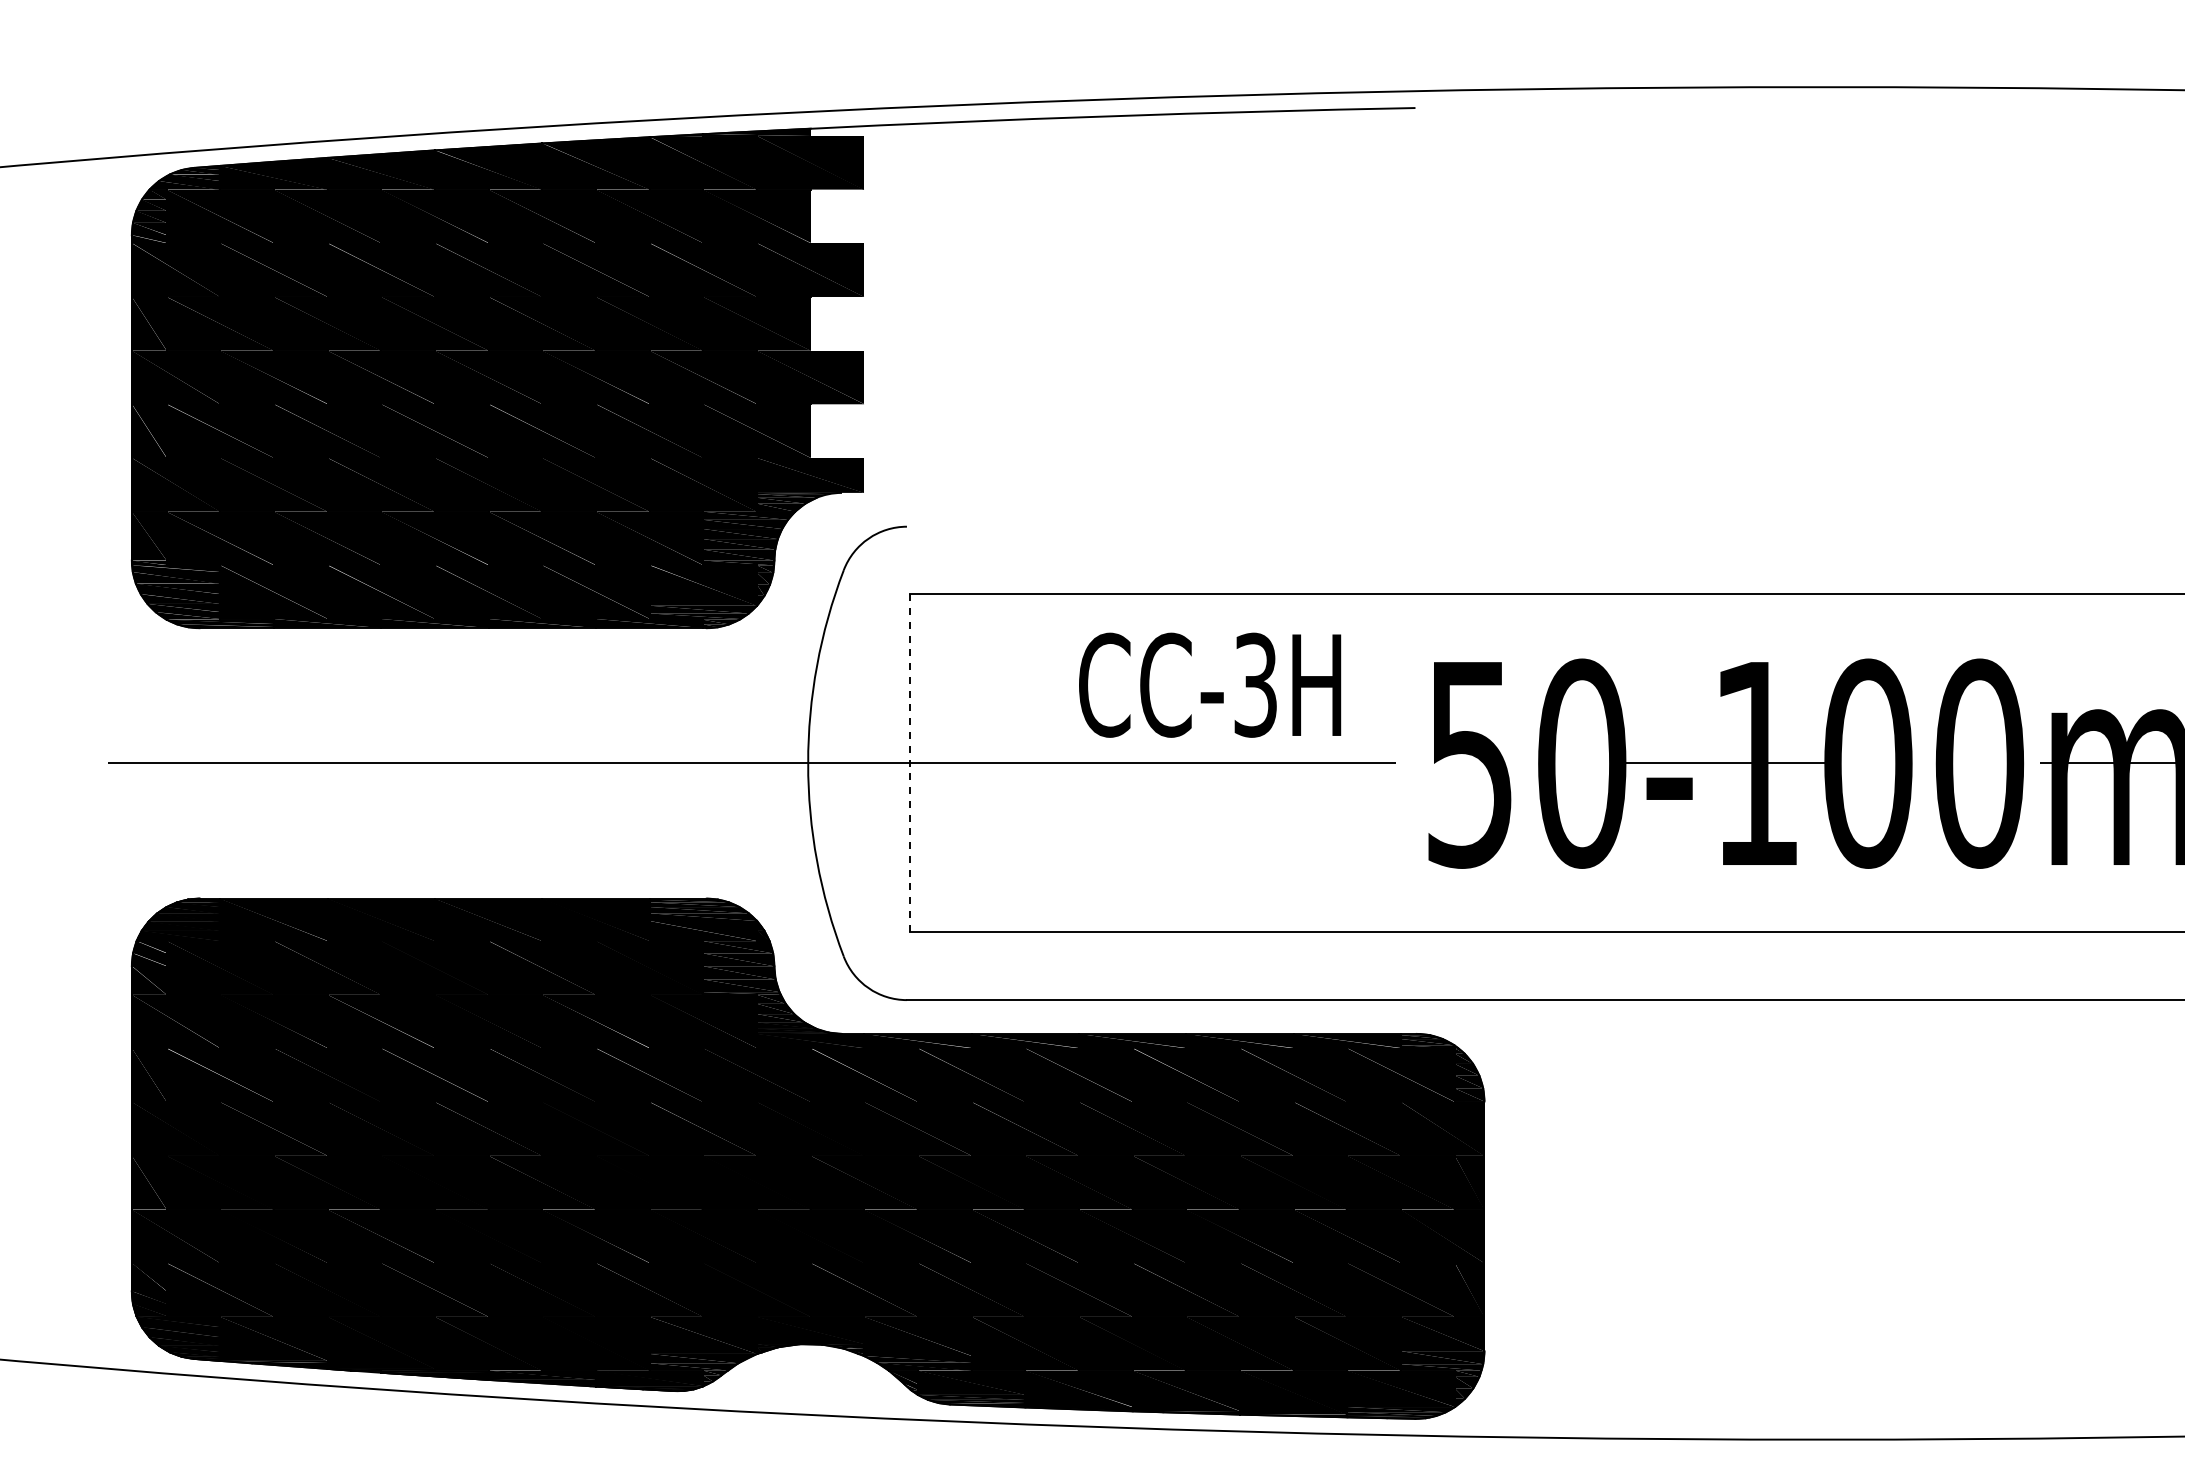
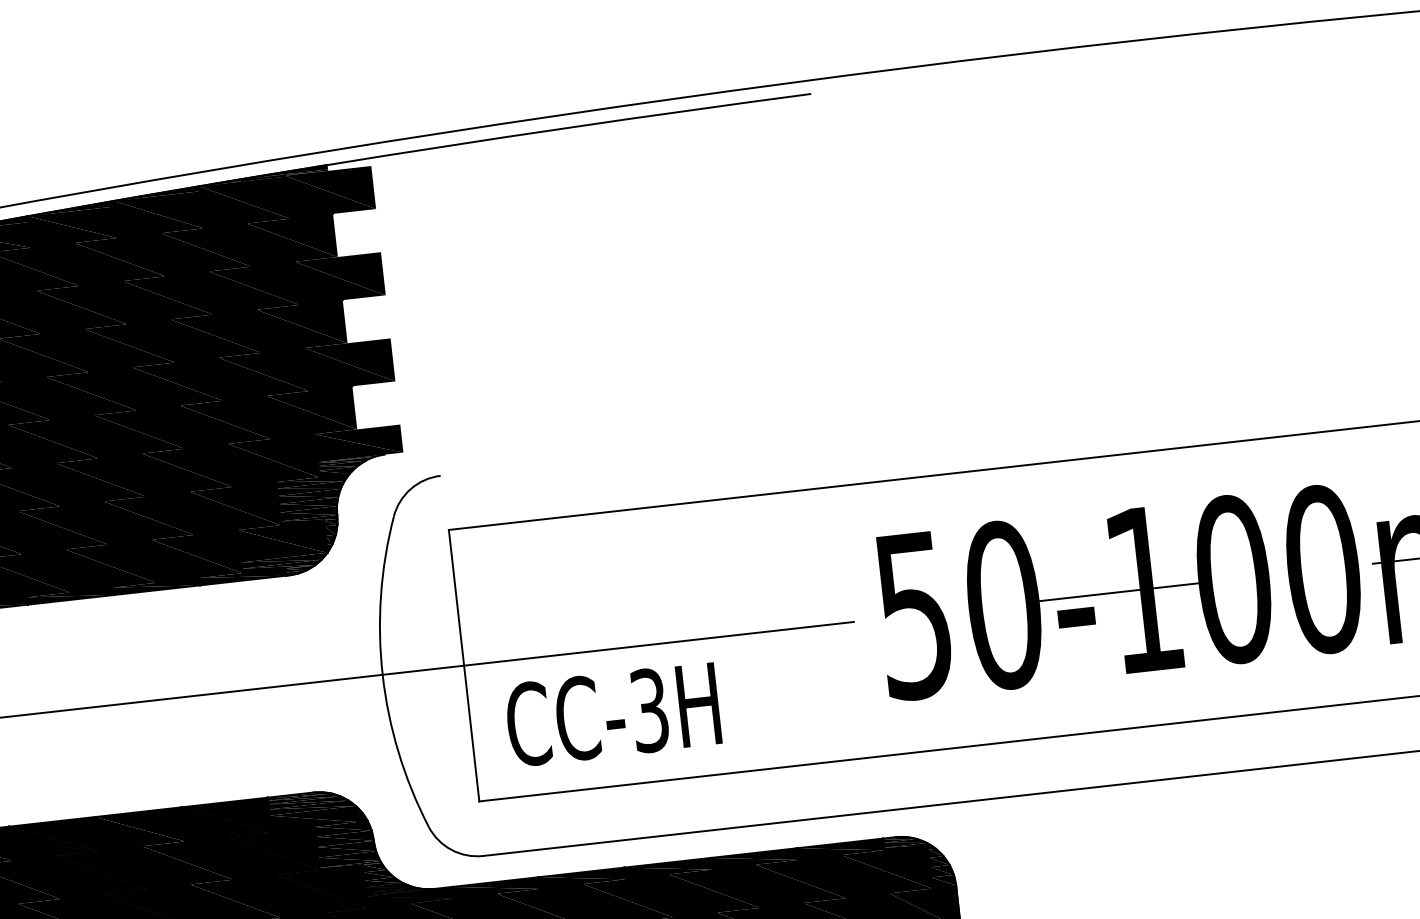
text: (1210, 684) -> (613, 714), moved
line: (909, 763) -> (464, 665), dashed -> solid

